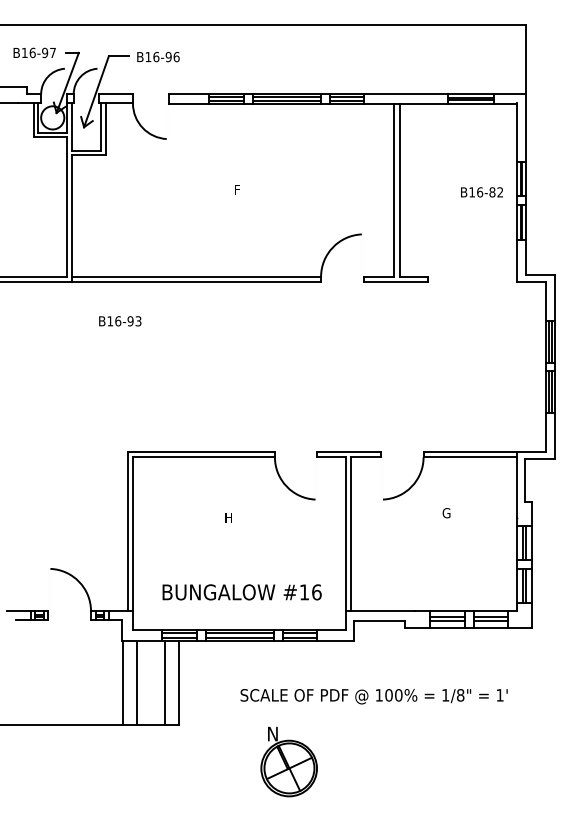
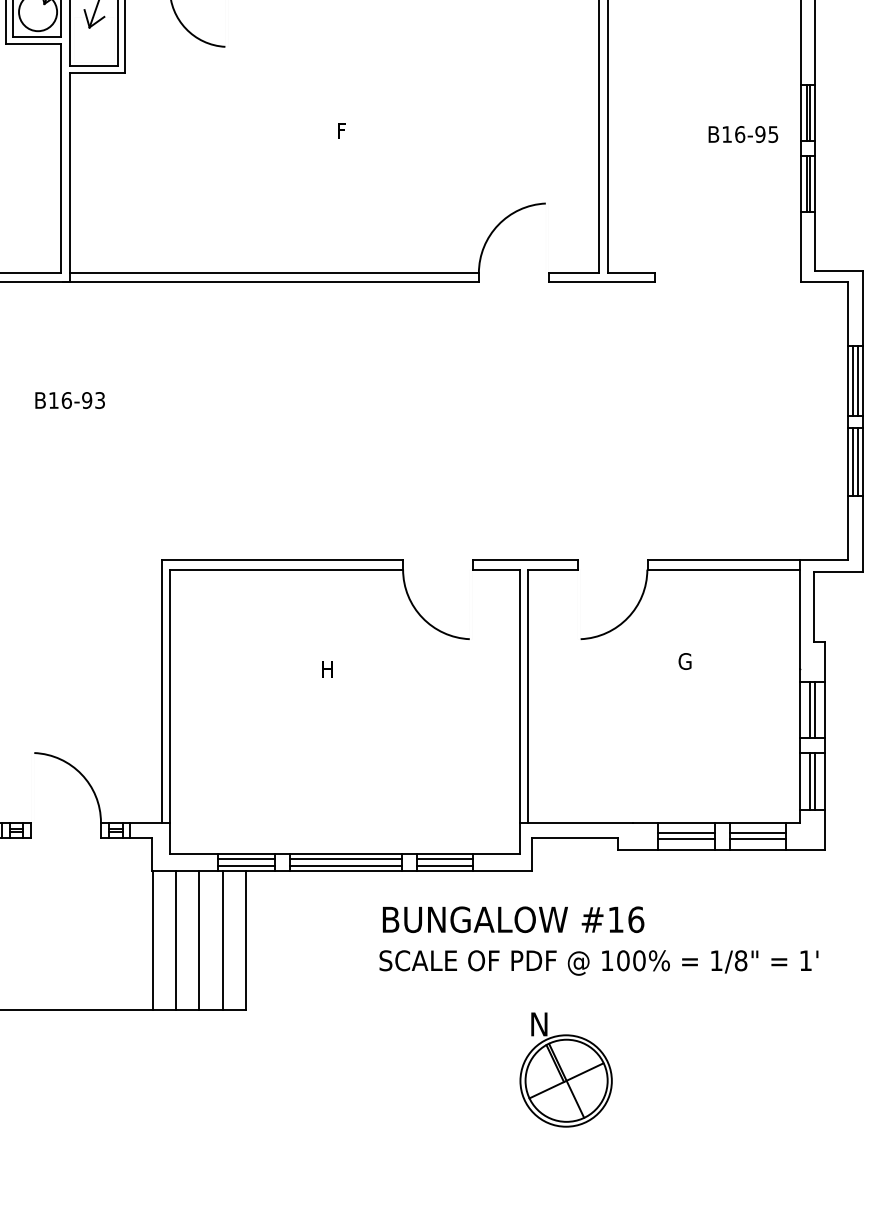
text: (496, 192) -> (767, 134), B16-82 -> B16-95
text: (120, 321) -> (70, 400), moved
text: (241, 592) -> (512, 919), moved
line: (150, 682) -> (198, 939), added
text: (373, 696) -> (597, 962), moved
part: (288, 761) -> (565, 1069), moved

